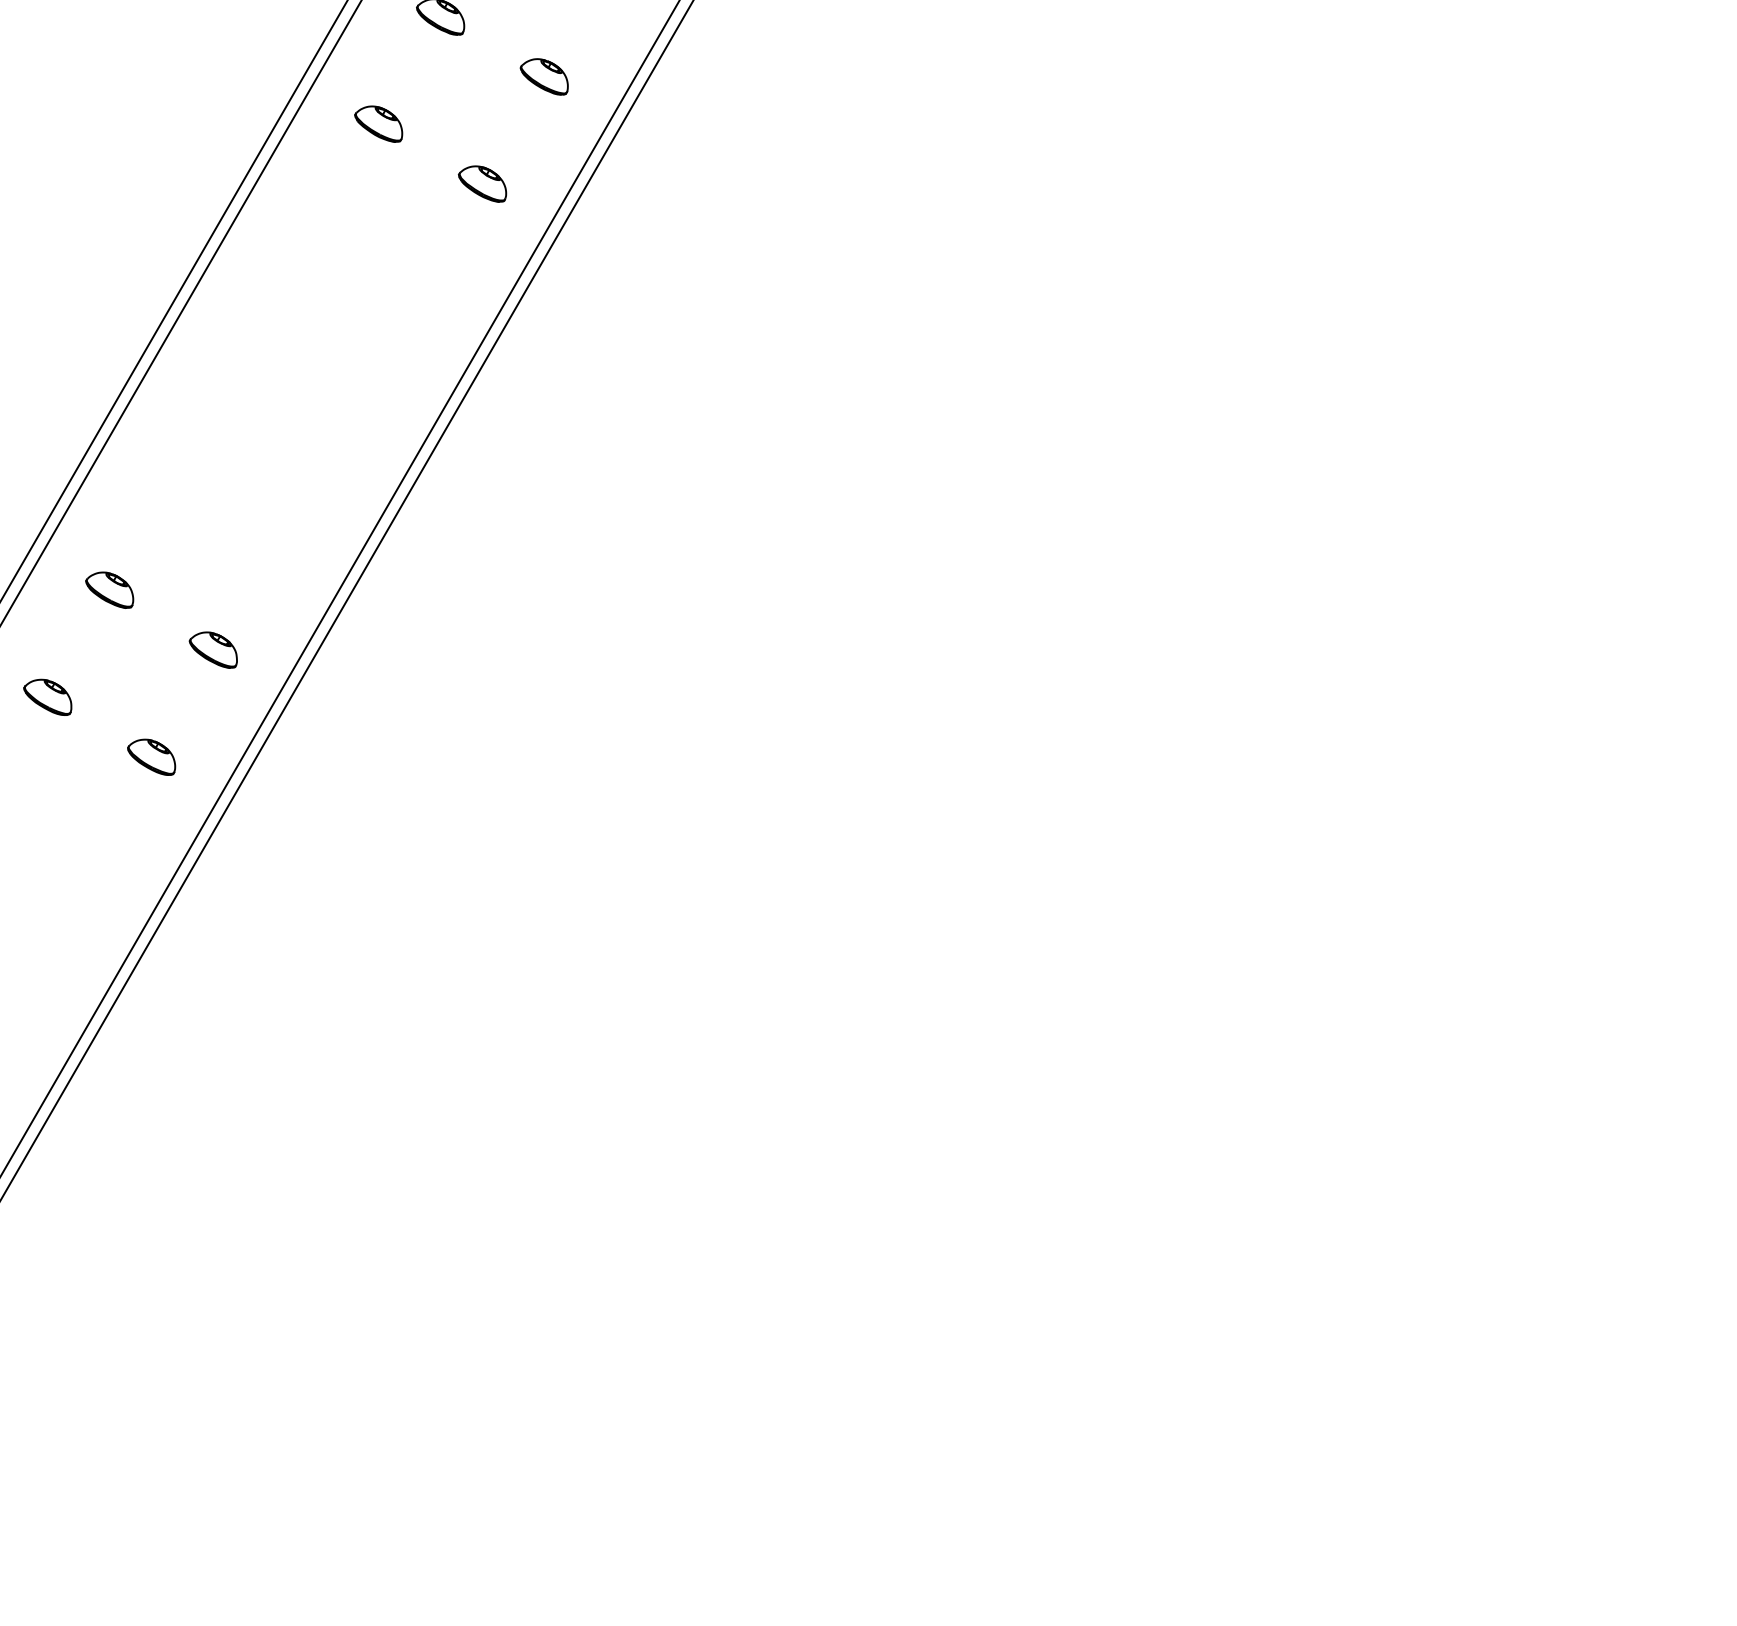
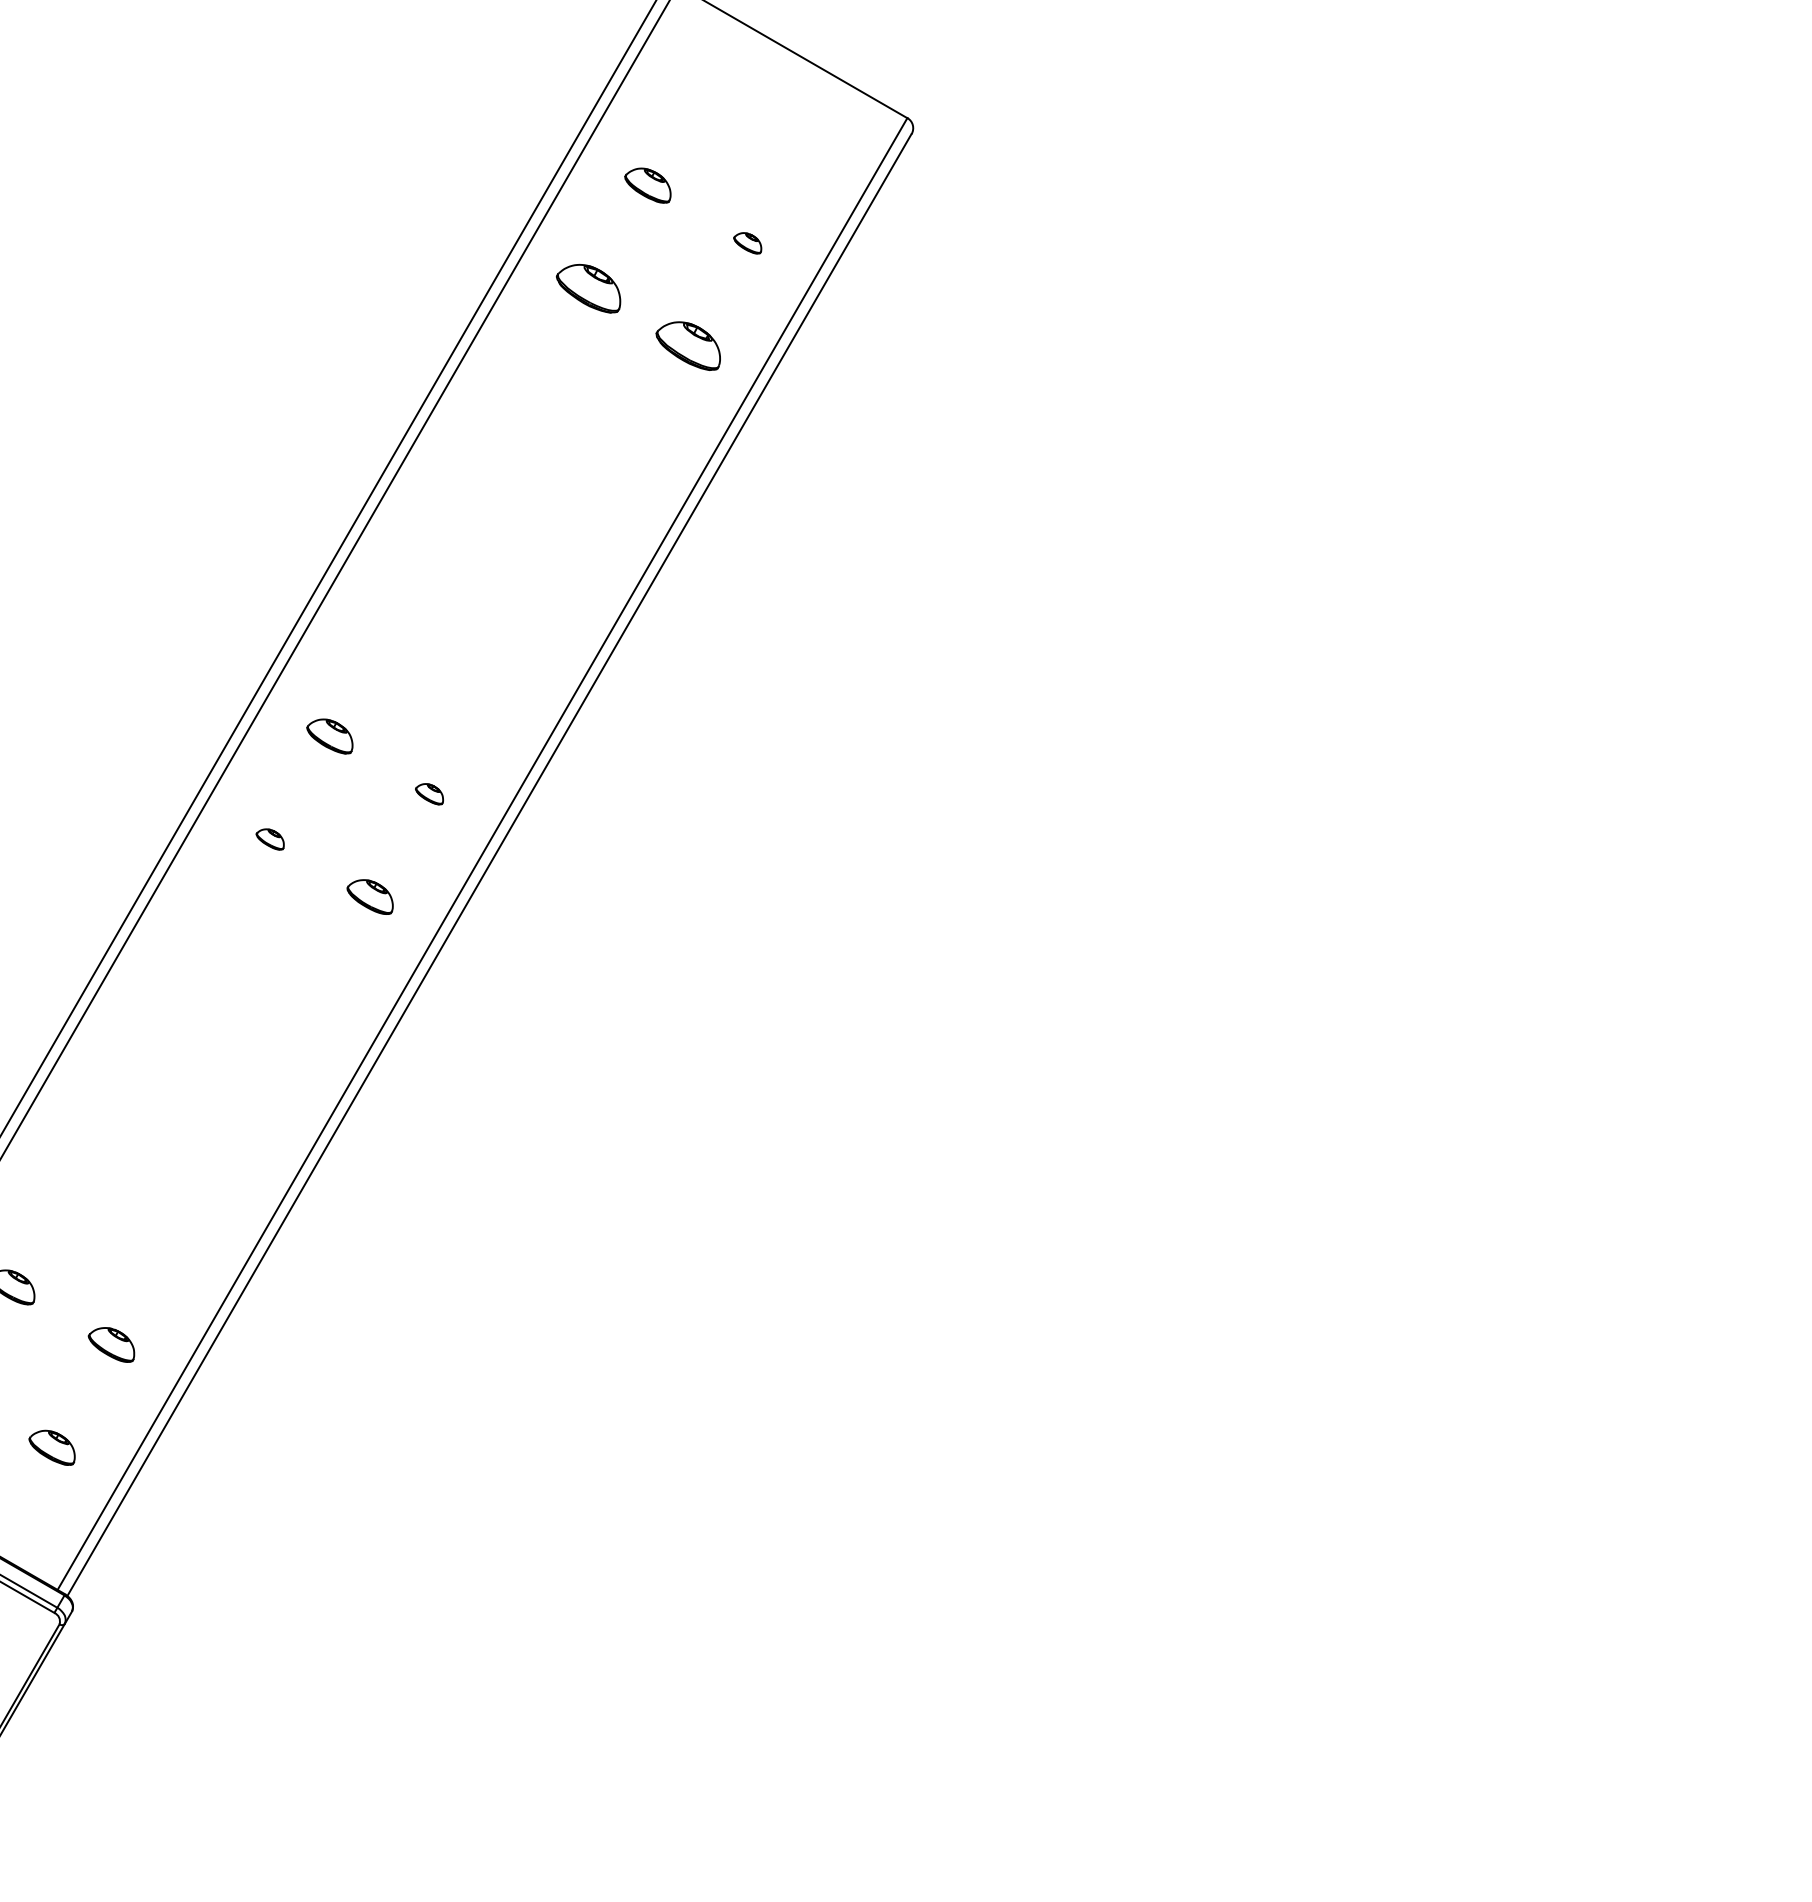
part: (544, 77) -> (747, 243), size x0.6
part: (377, 124) -> (587, 288), size x1.4
part: (481, 184) -> (687, 346), size x1.4
part: (213, 650) -> (429, 794), size x0.6
part: (46, 697) -> (269, 839), size x0.6

